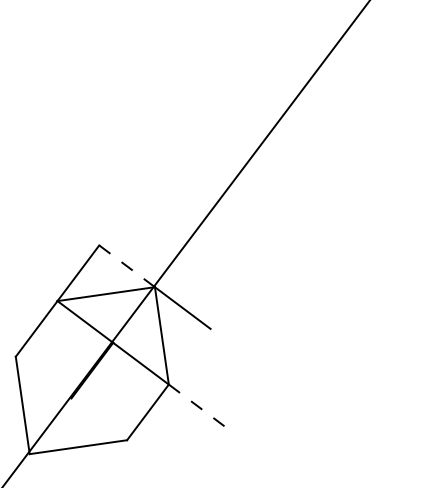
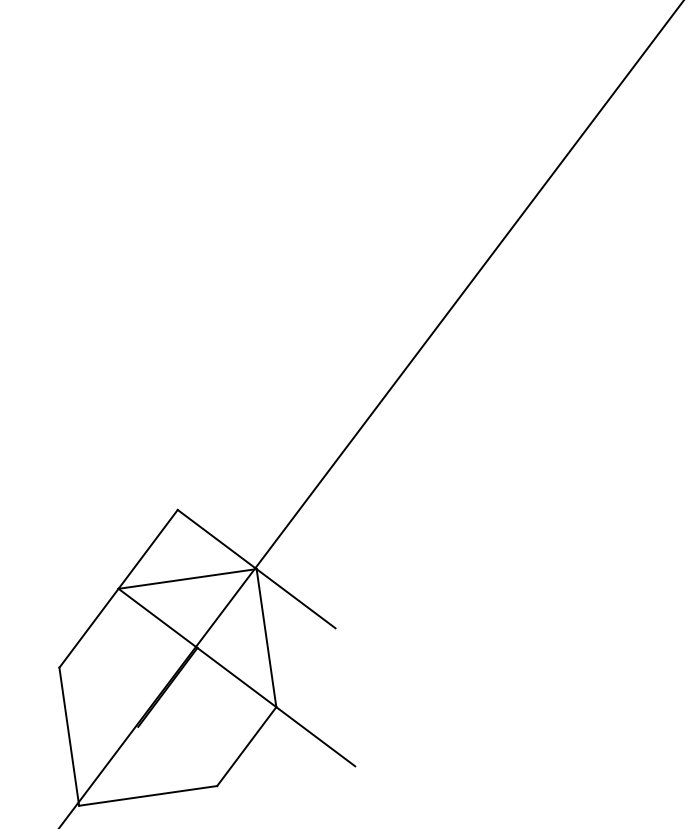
line: (126, 266) -> (216, 539), dashed -> solid
line: (197, 405) -> (316, 737), dashed -> solid

